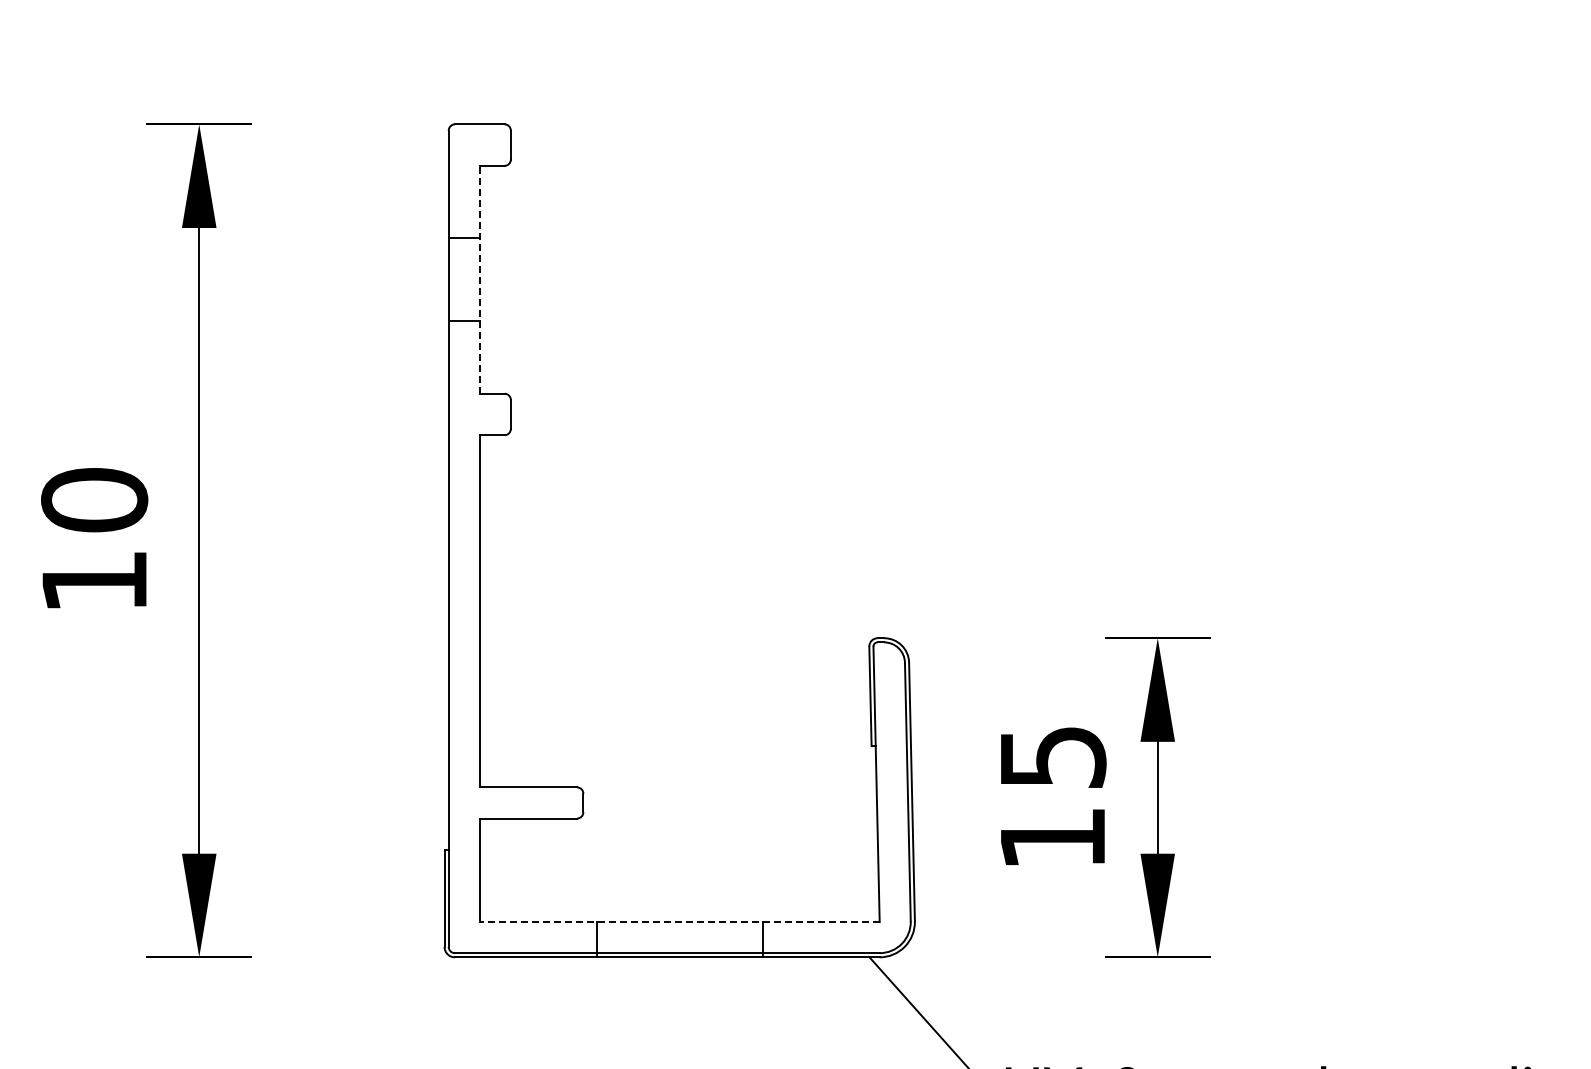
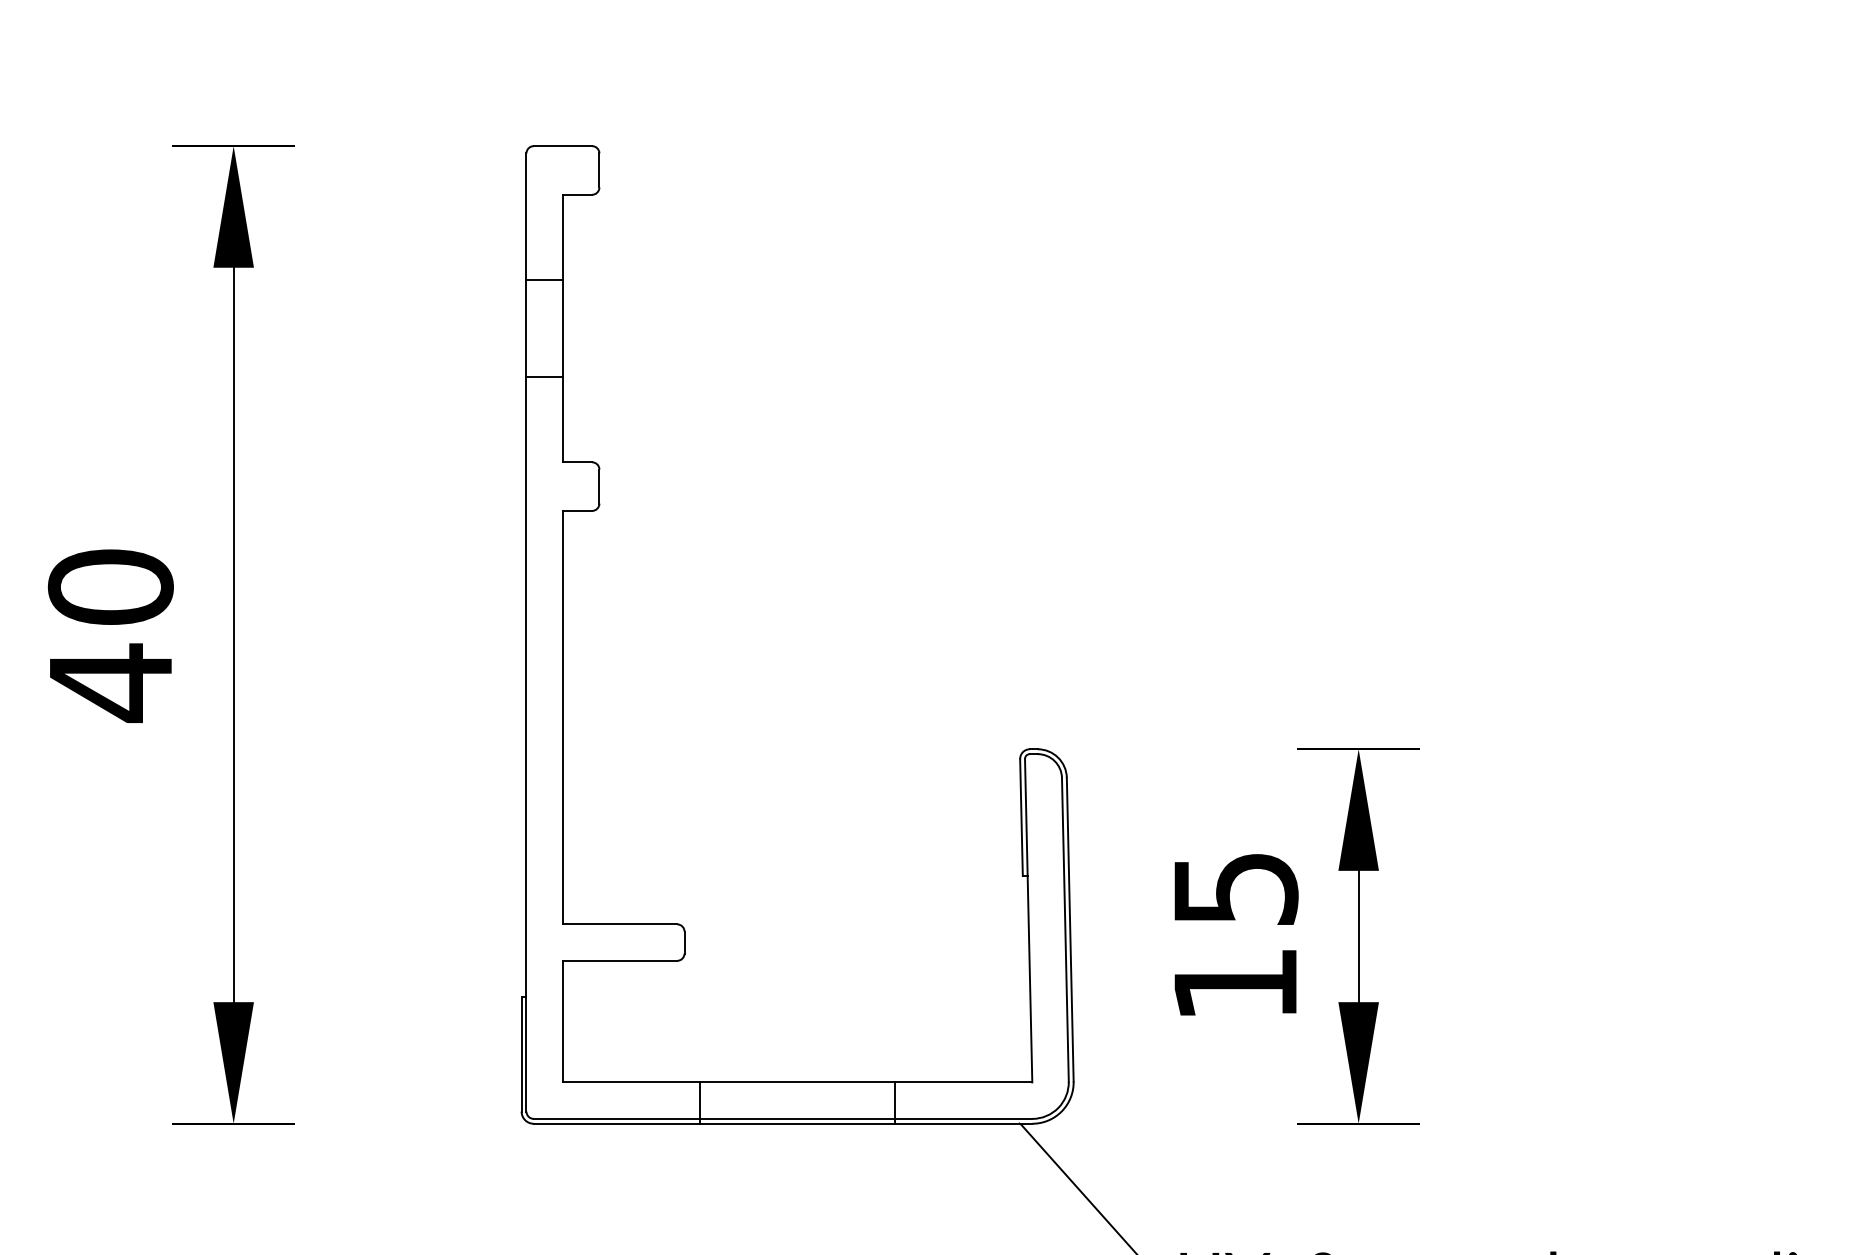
line: (479, 279) -> (562, 328), dashed -> solid
text: (94, 581) -> (110, 682), 10 -> 40
line: (679, 922) -> (797, 1082), dashed -> solid

